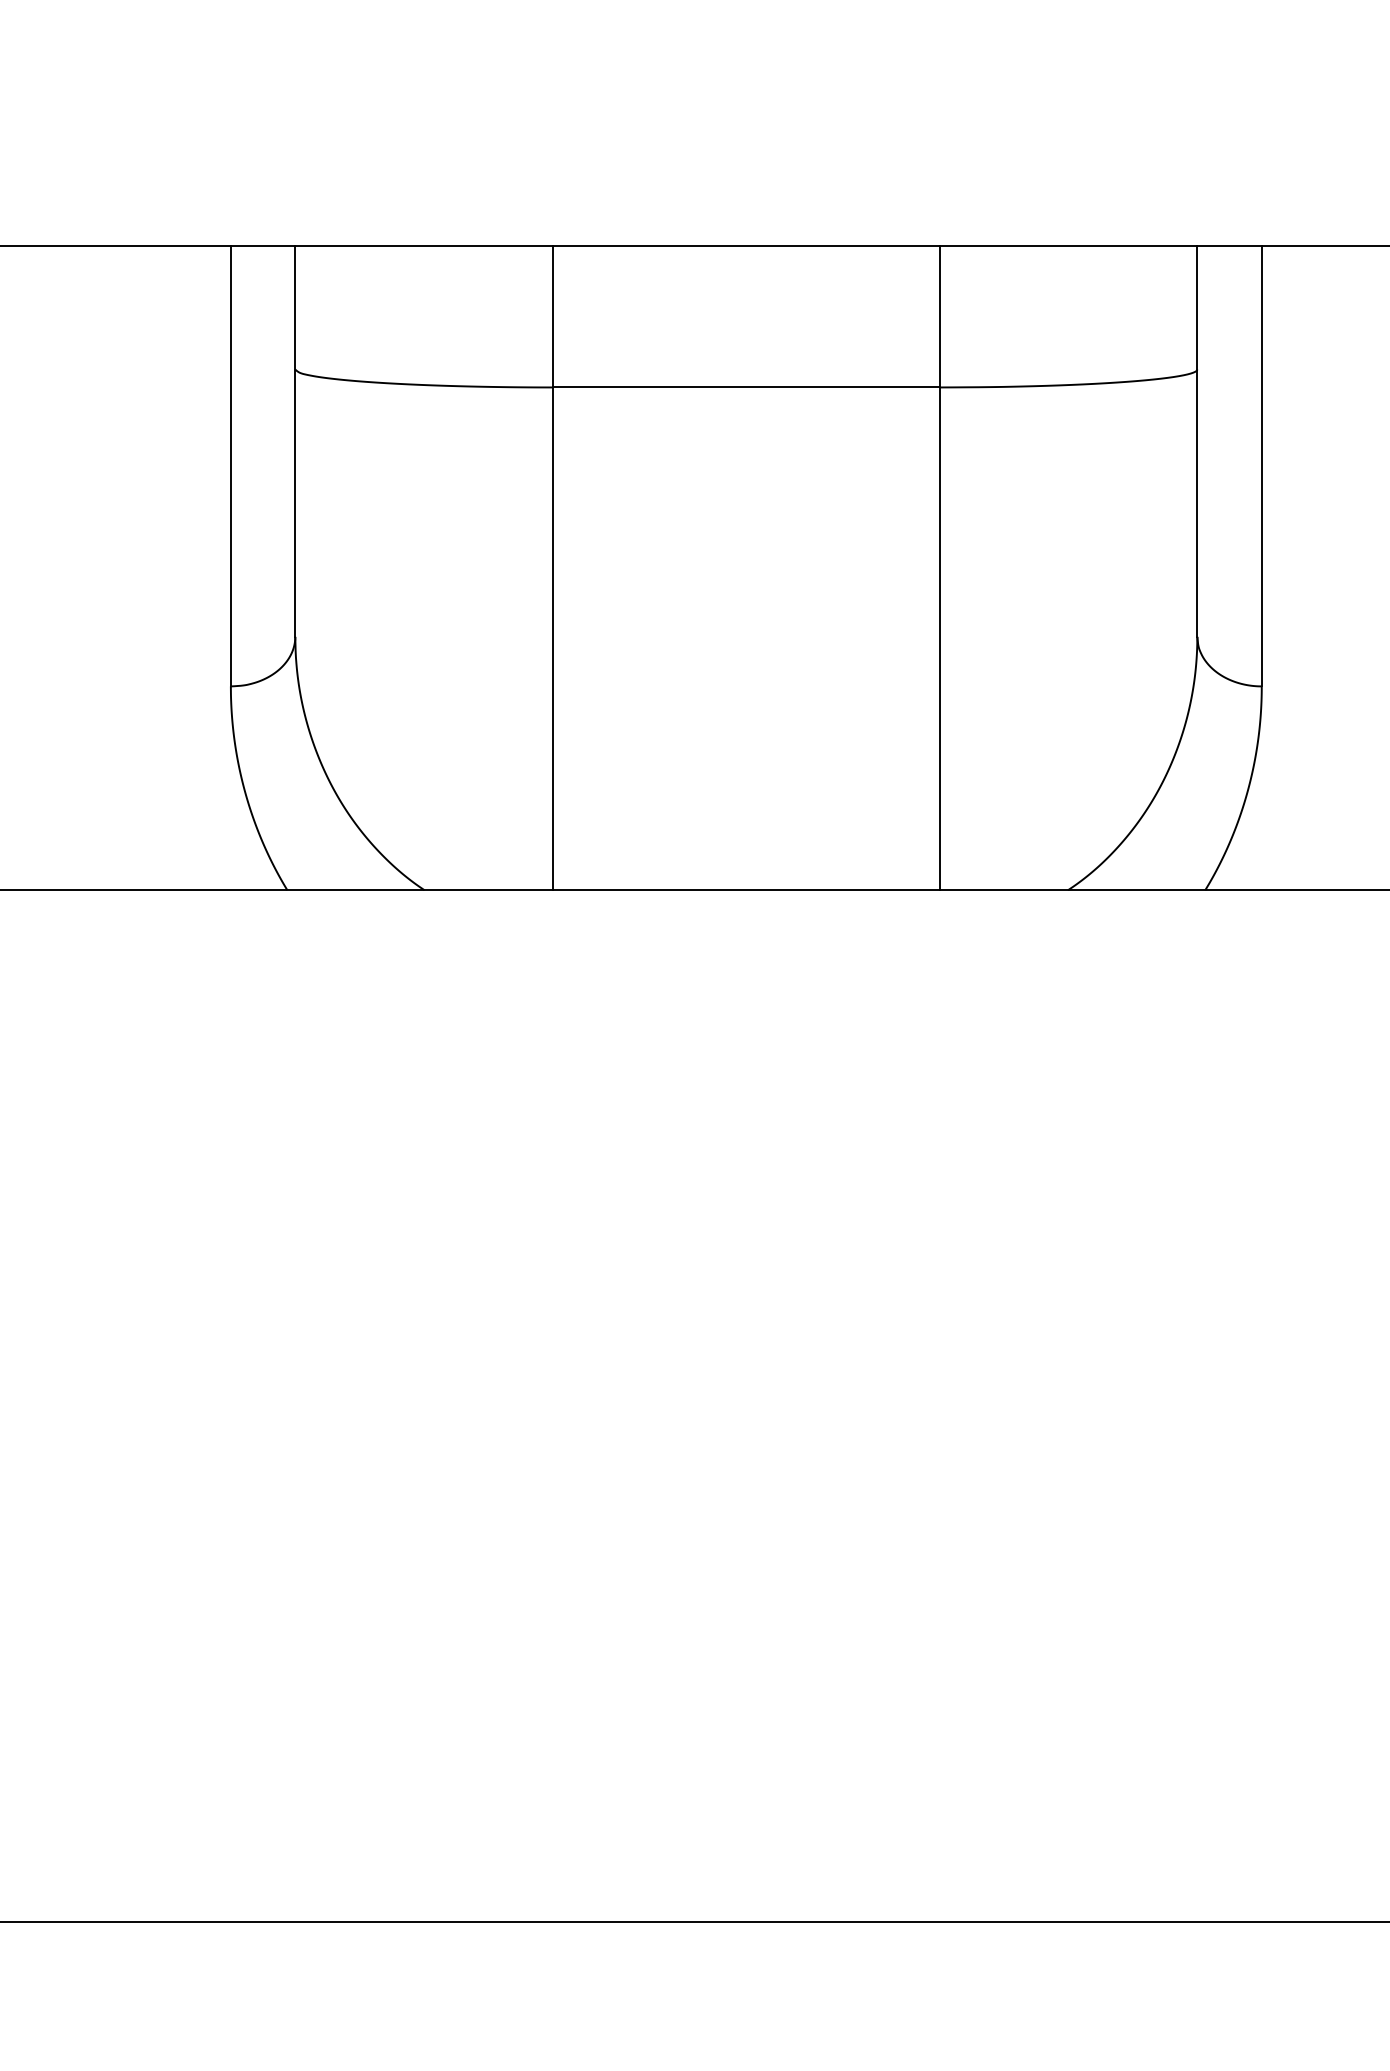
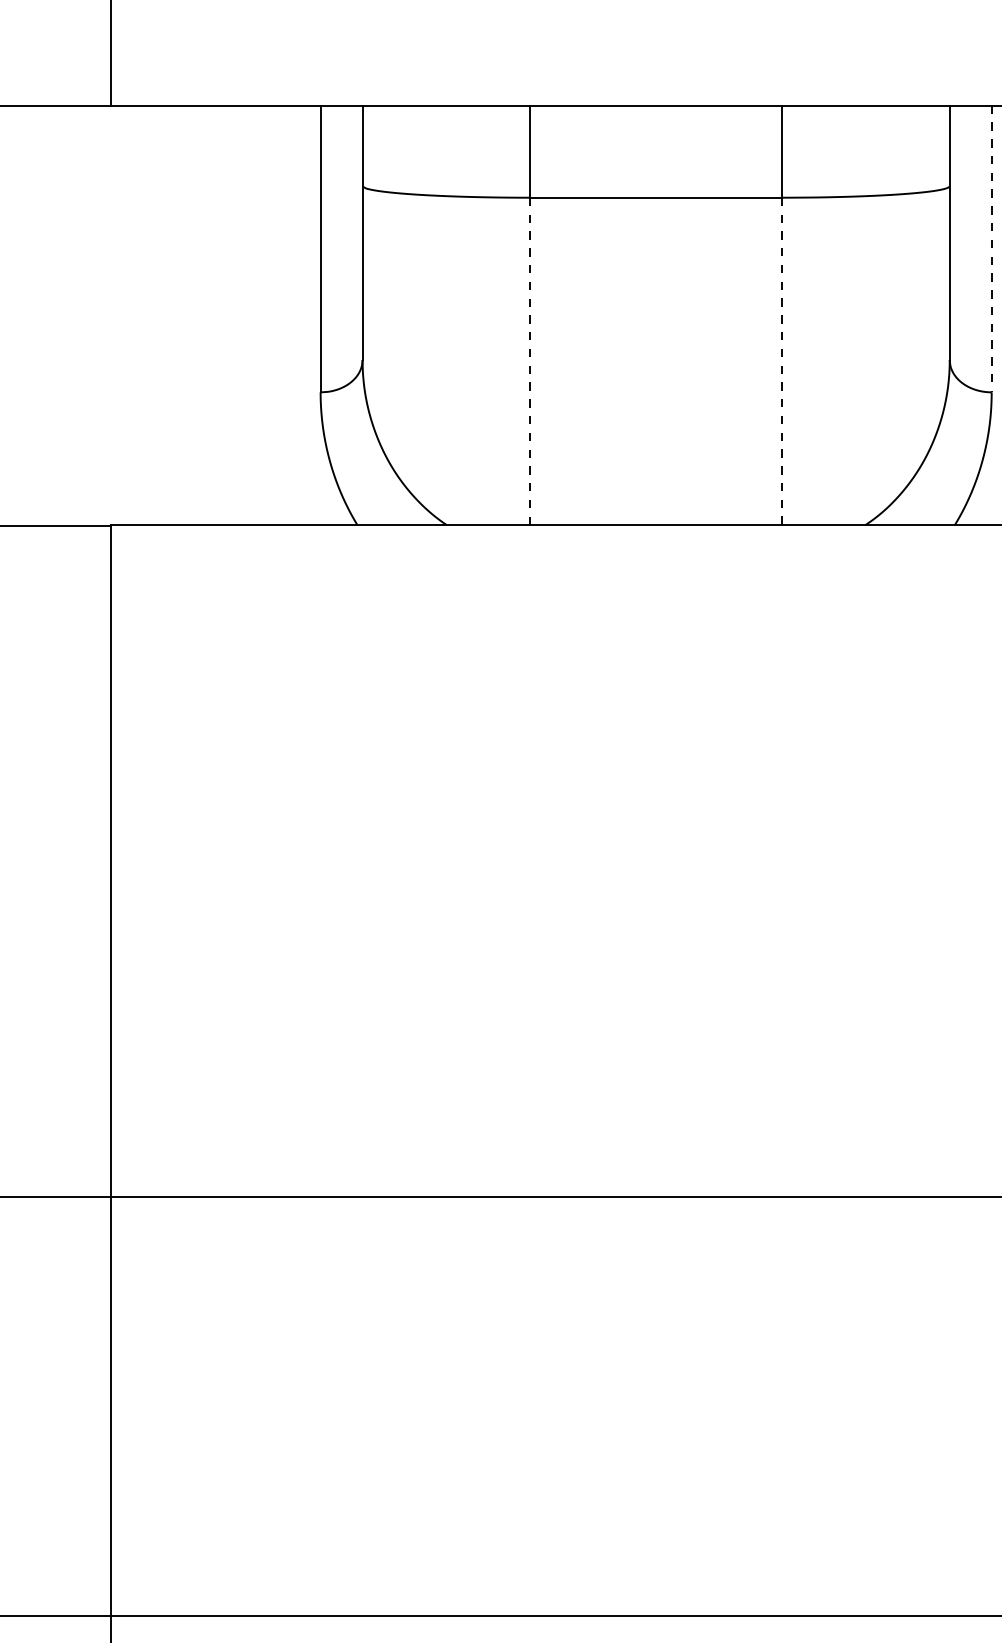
line: (1261, 466) -> (991, 249), solid -> dashed
line: (553, 639) -> (530, 361), solid -> dashed
line: (938, 639) -> (781, 361), solid -> dashed

